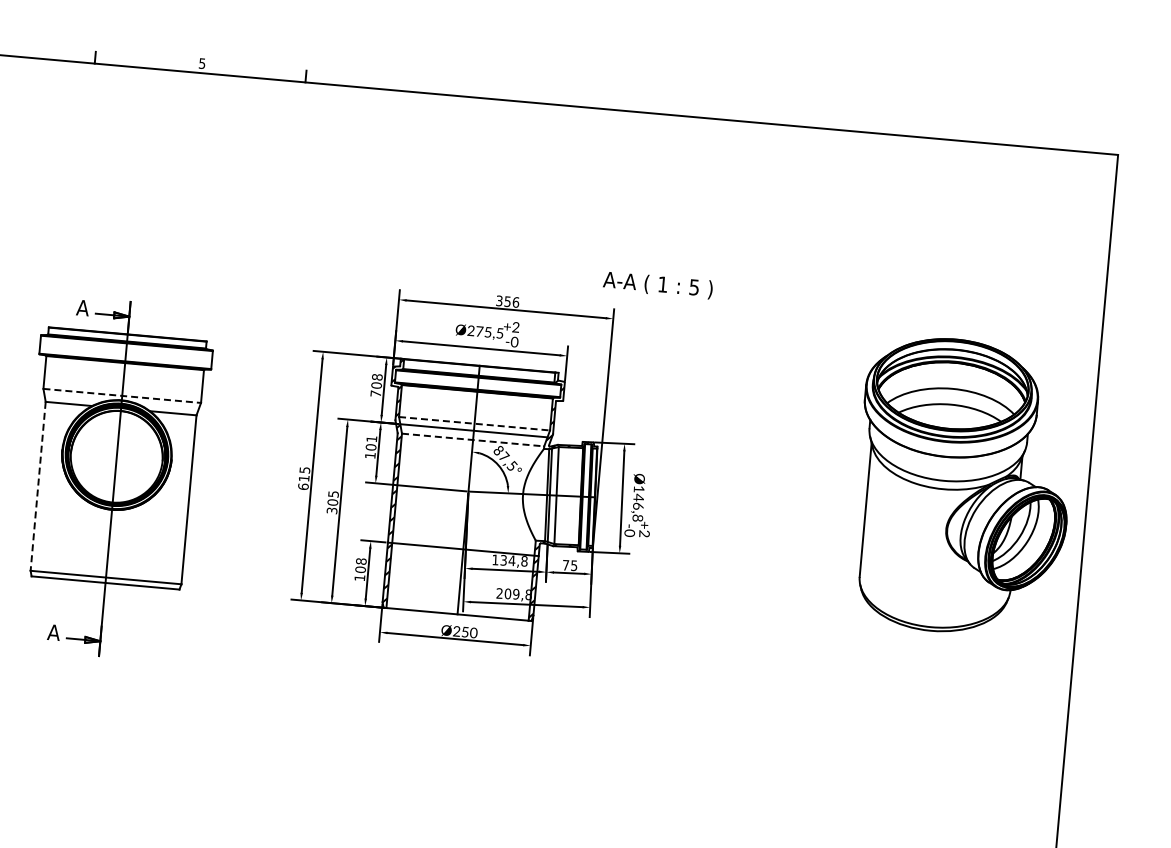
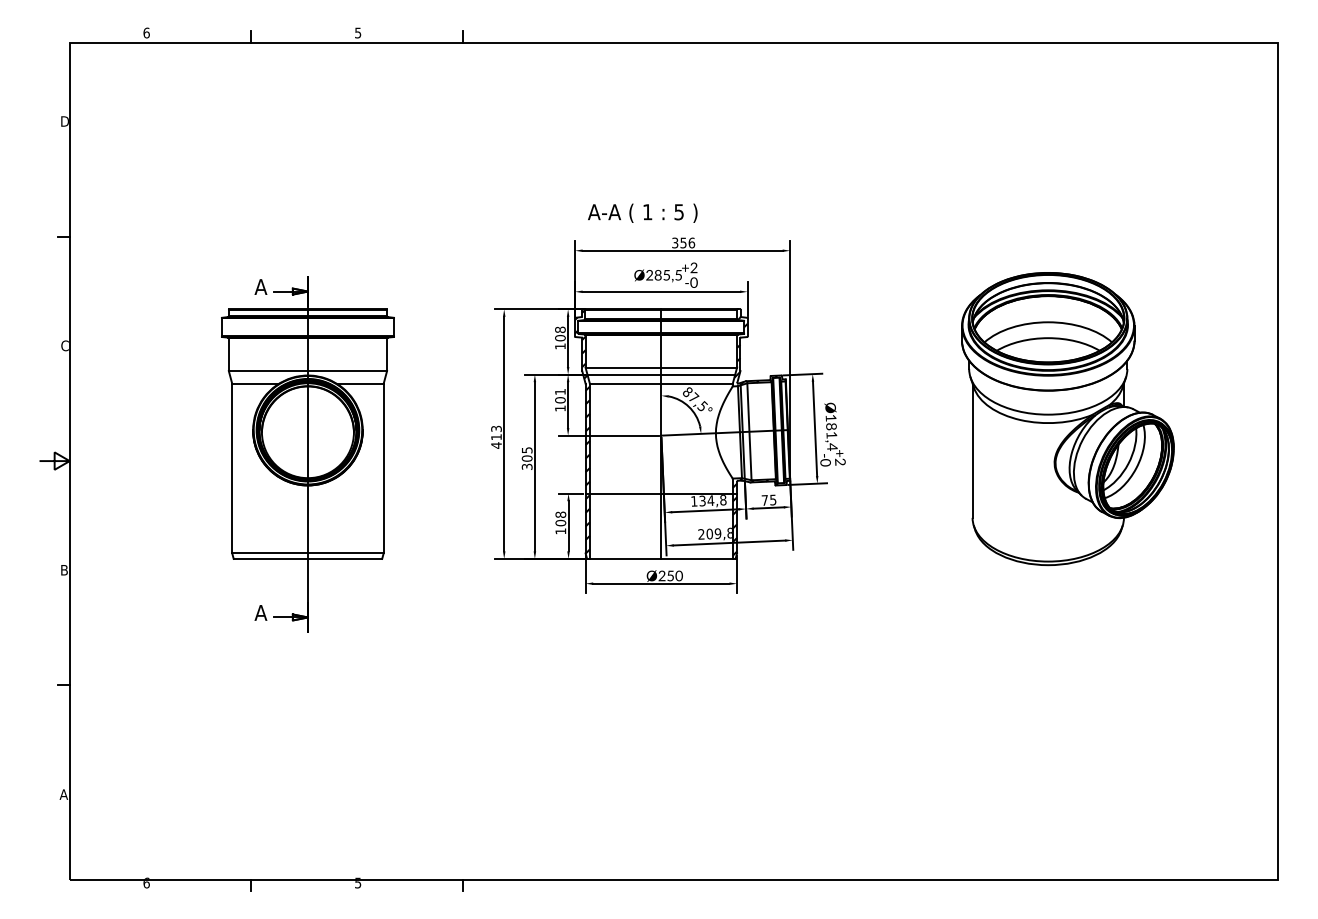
text: (657, 284) -> (642, 212), moved
text: (478, 331) -> (657, 275), Ø275,5 -> Ø285,5
text: (375, 393) -> (560, 346), 708 -> 108
line: (122, 396) -> (308, 371), dashed -> solid
line: (474, 423) -> (661, 367), dashed -> solid
line: (473, 439) -> (661, 383), dashed -> solid
text: (304, 478) -> (496, 437), 615 -> 413
line: (38, 486) -> (232, 468), dashed -> solid
part: (962, 487) -> (1067, 419), moved
text: (637, 507) -> (831, 436), Ø146,8 -> Ø181,4

